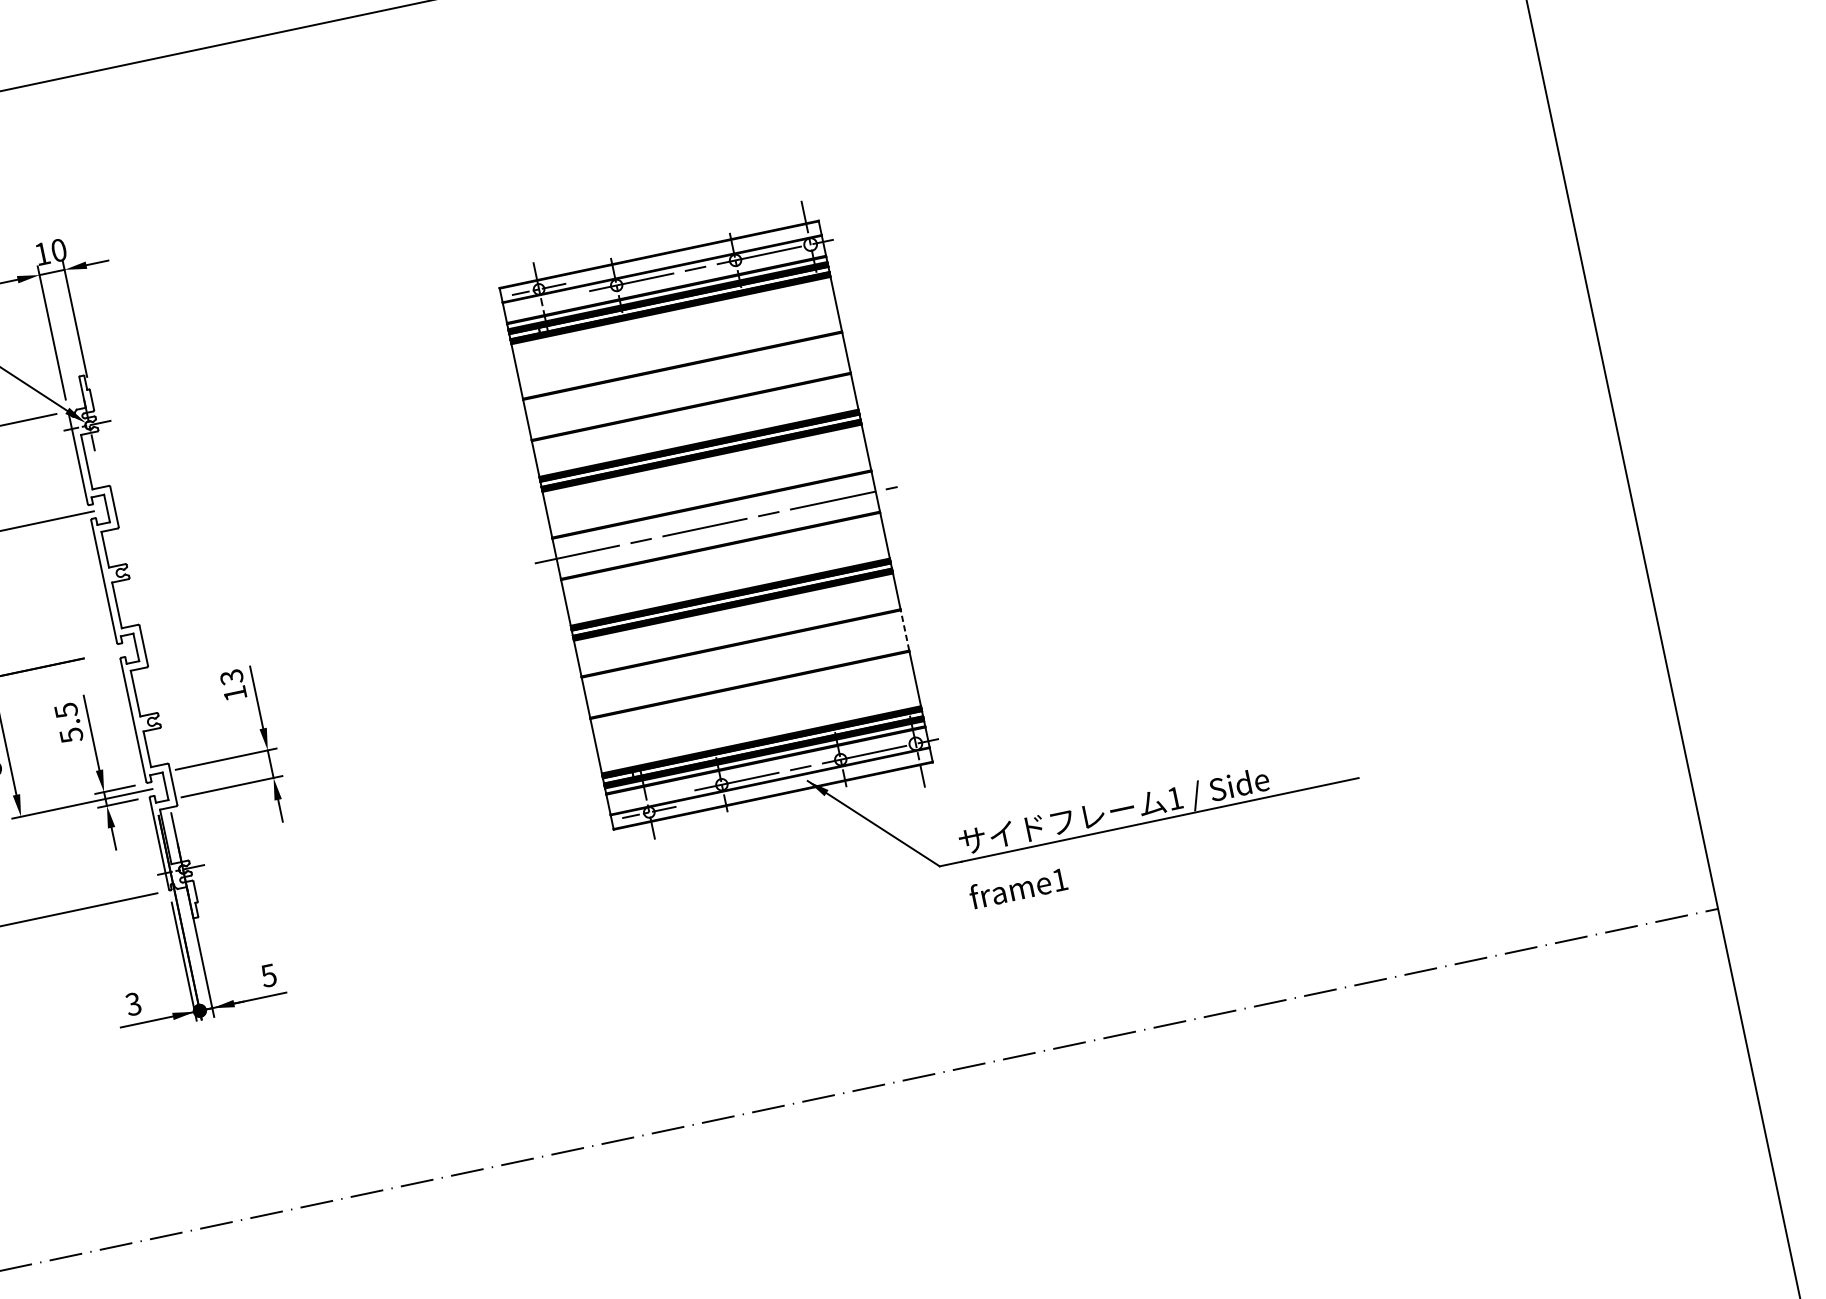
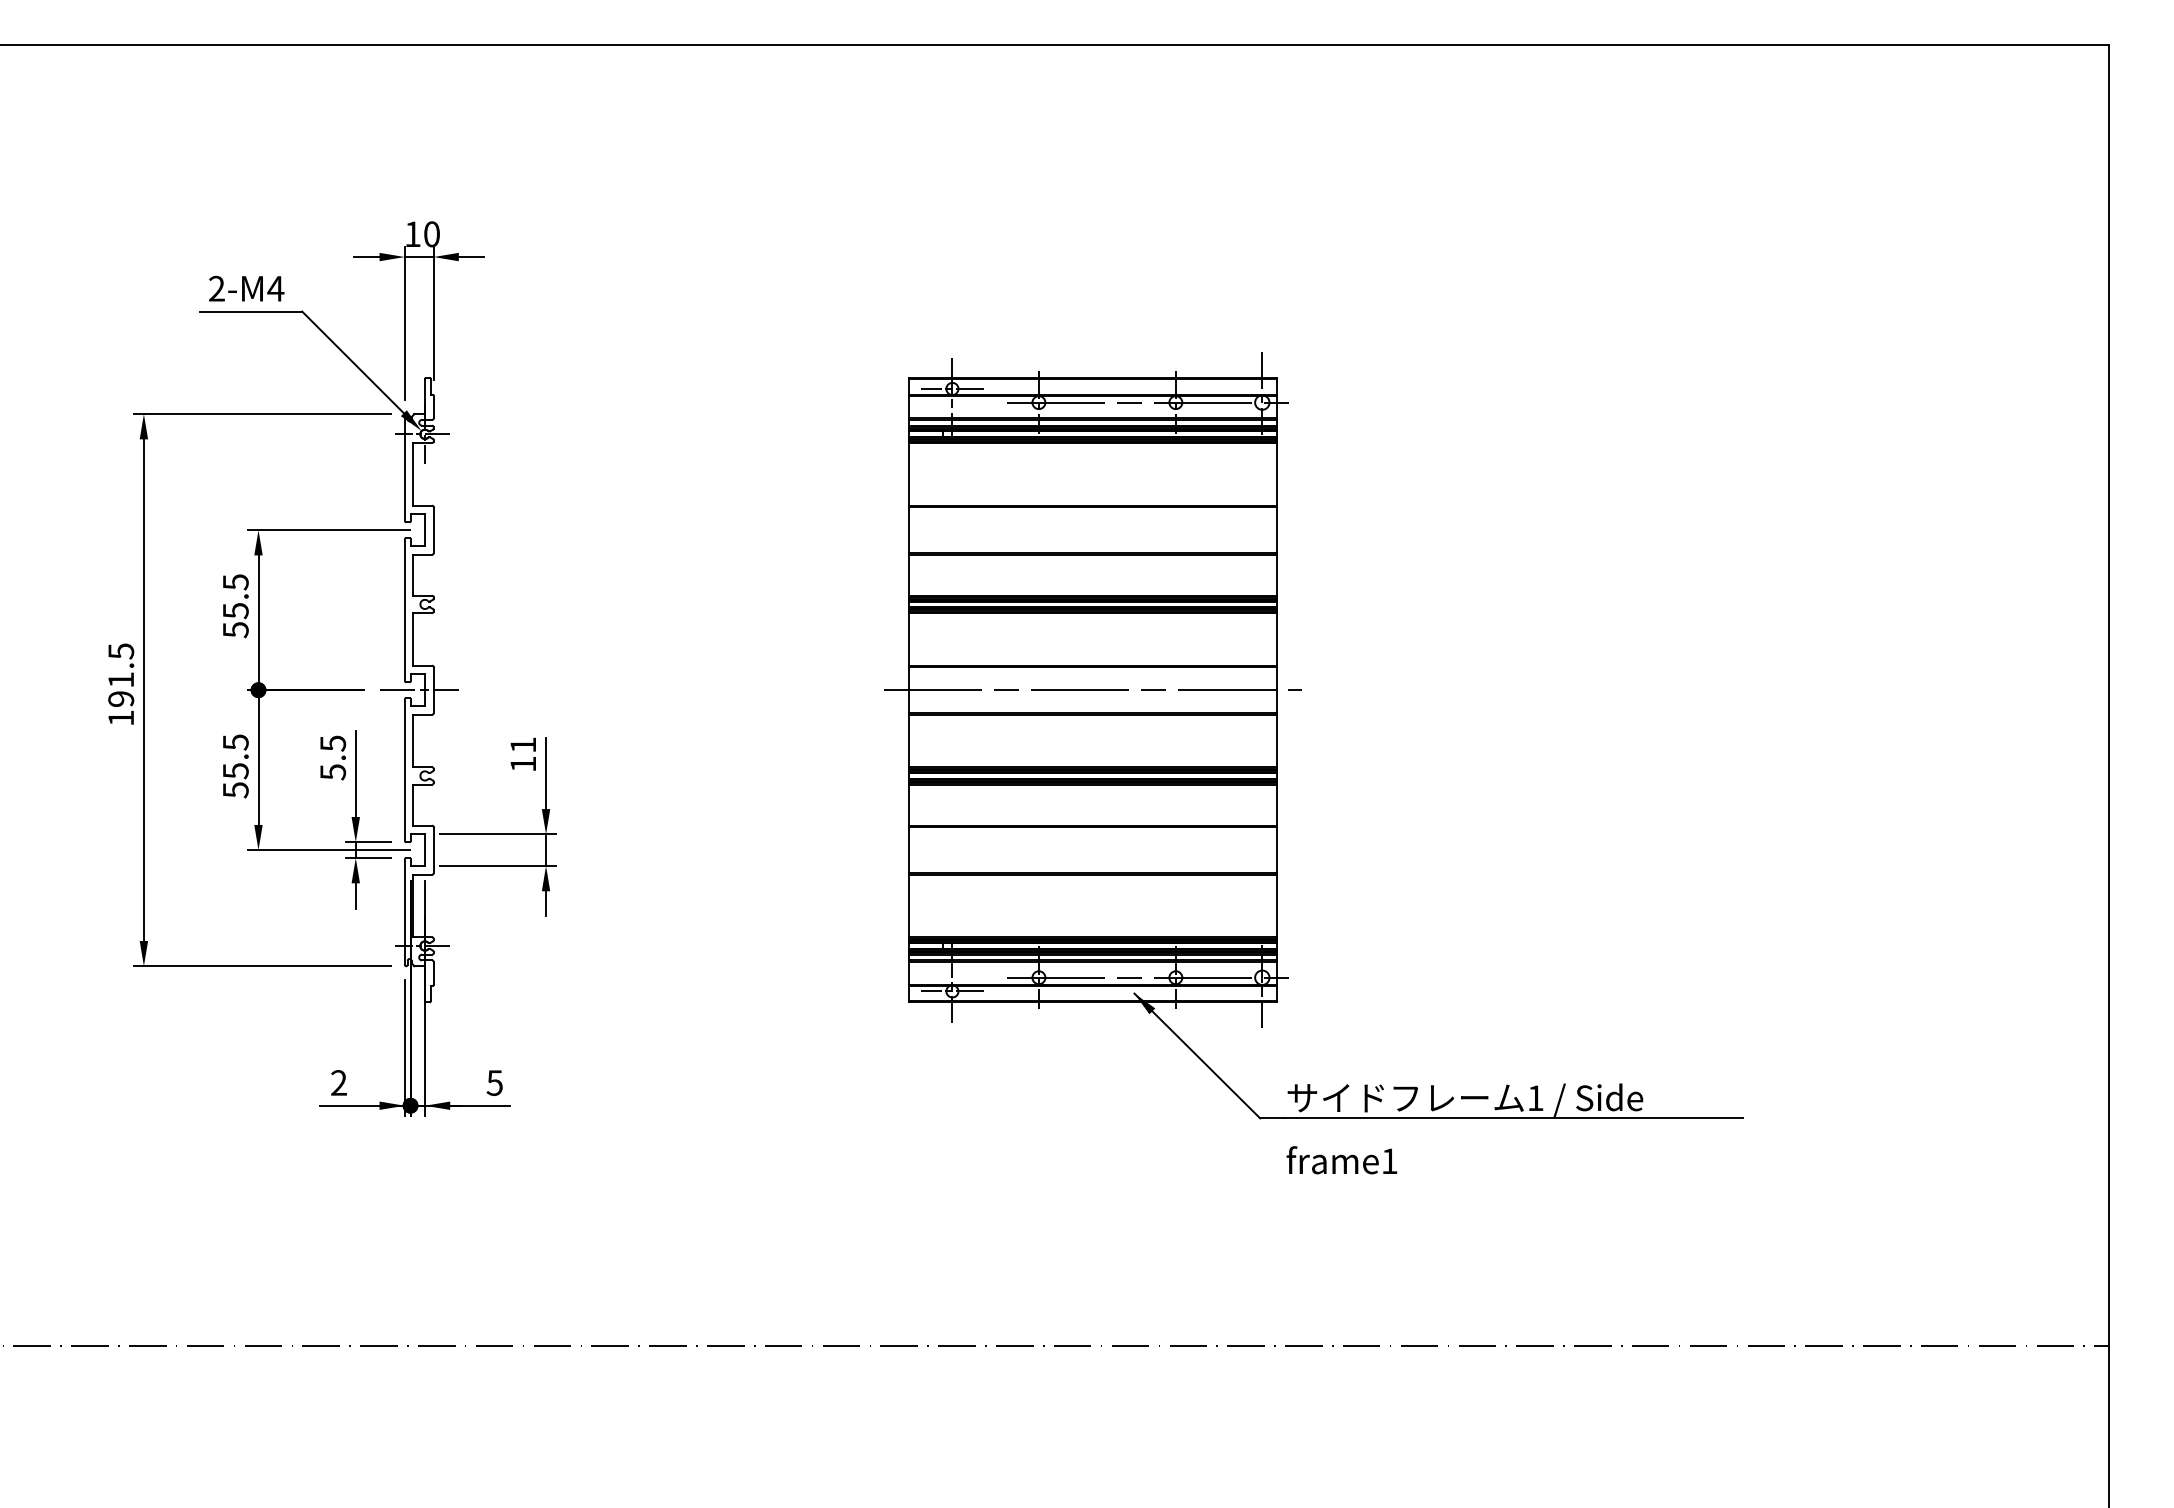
line: (904, 629) -> (1276, 849), dashed -> solid
line: (130, 648) -> (418, 690), added
text: (231, 677) -> (523, 745), 13 -> 11
text: (133, 1003) -> (338, 1082), 3 -> 2

